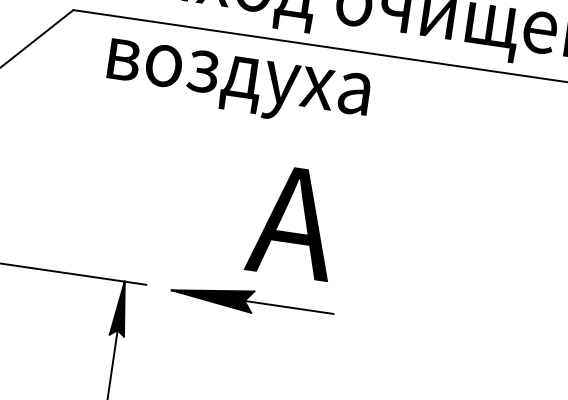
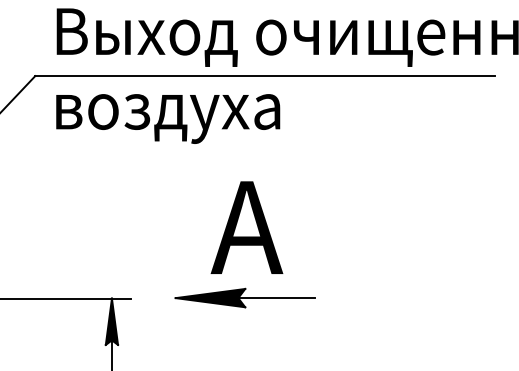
text: (238, 84) -> (168, 118), moved
part: (251, 301) -> (244, 297), moved

